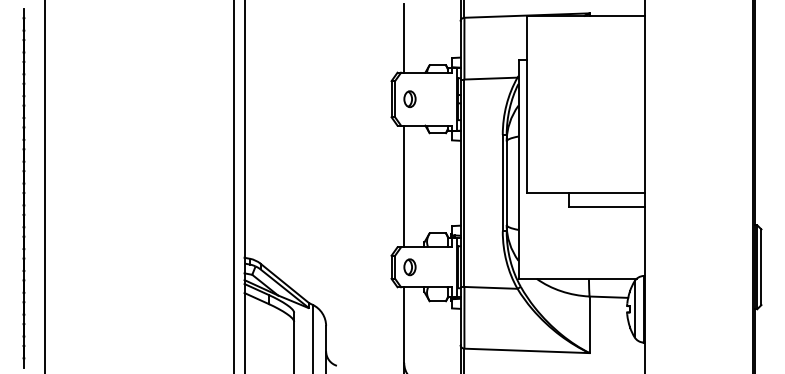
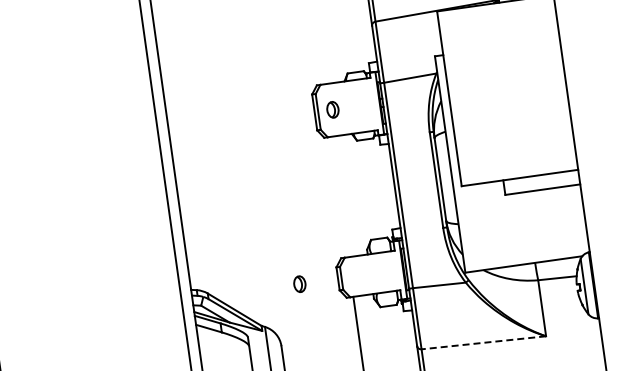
line: (404, 37) -> (318, 49), removed
line: (404, 186) -> (339, 197), removed
part: (409, 267) -> (299, 284), moved
line: (527, 350) -> (484, 342), solid -> dashed

